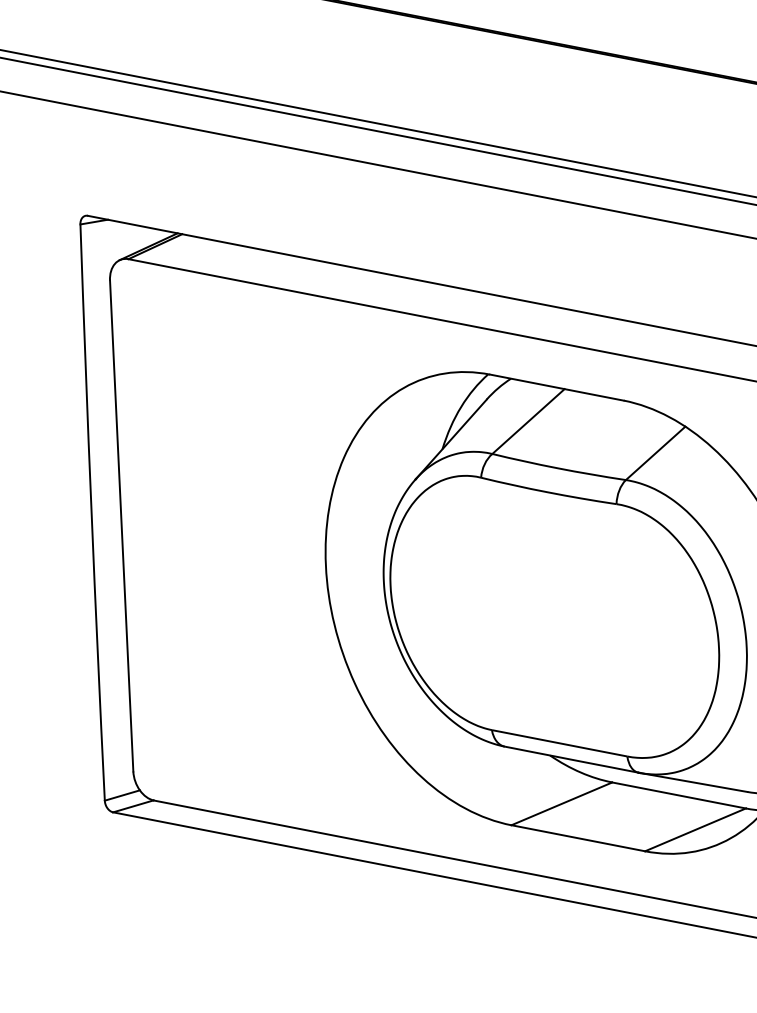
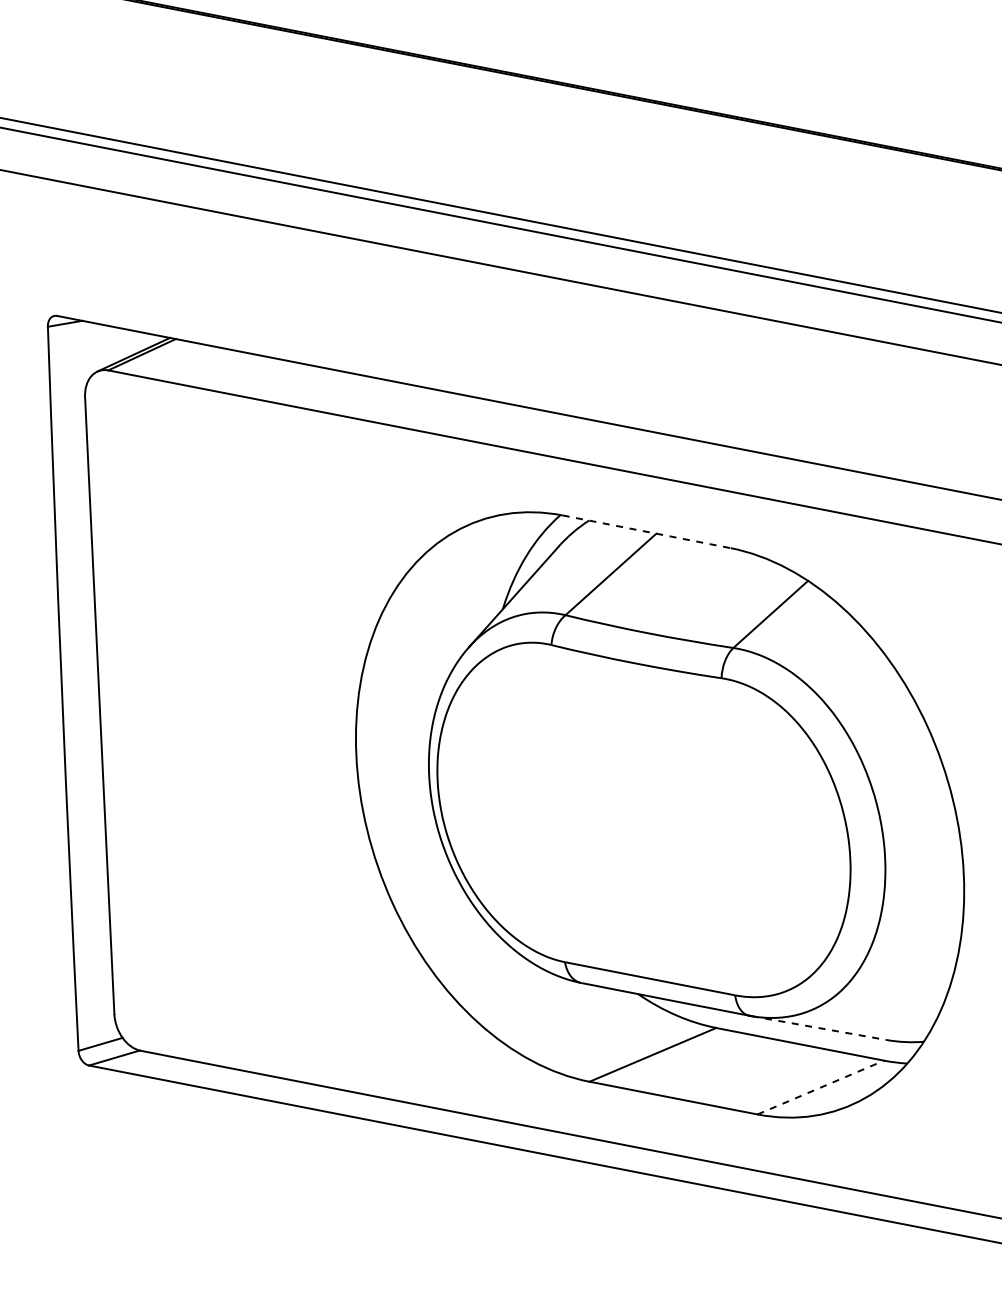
line: (556, 387) -> (646, 531), solid -> dashed
line: (694, 782) -> (819, 1028), solid -> dashed
line: (695, 829) -> (820, 1087), solid -> dashed

